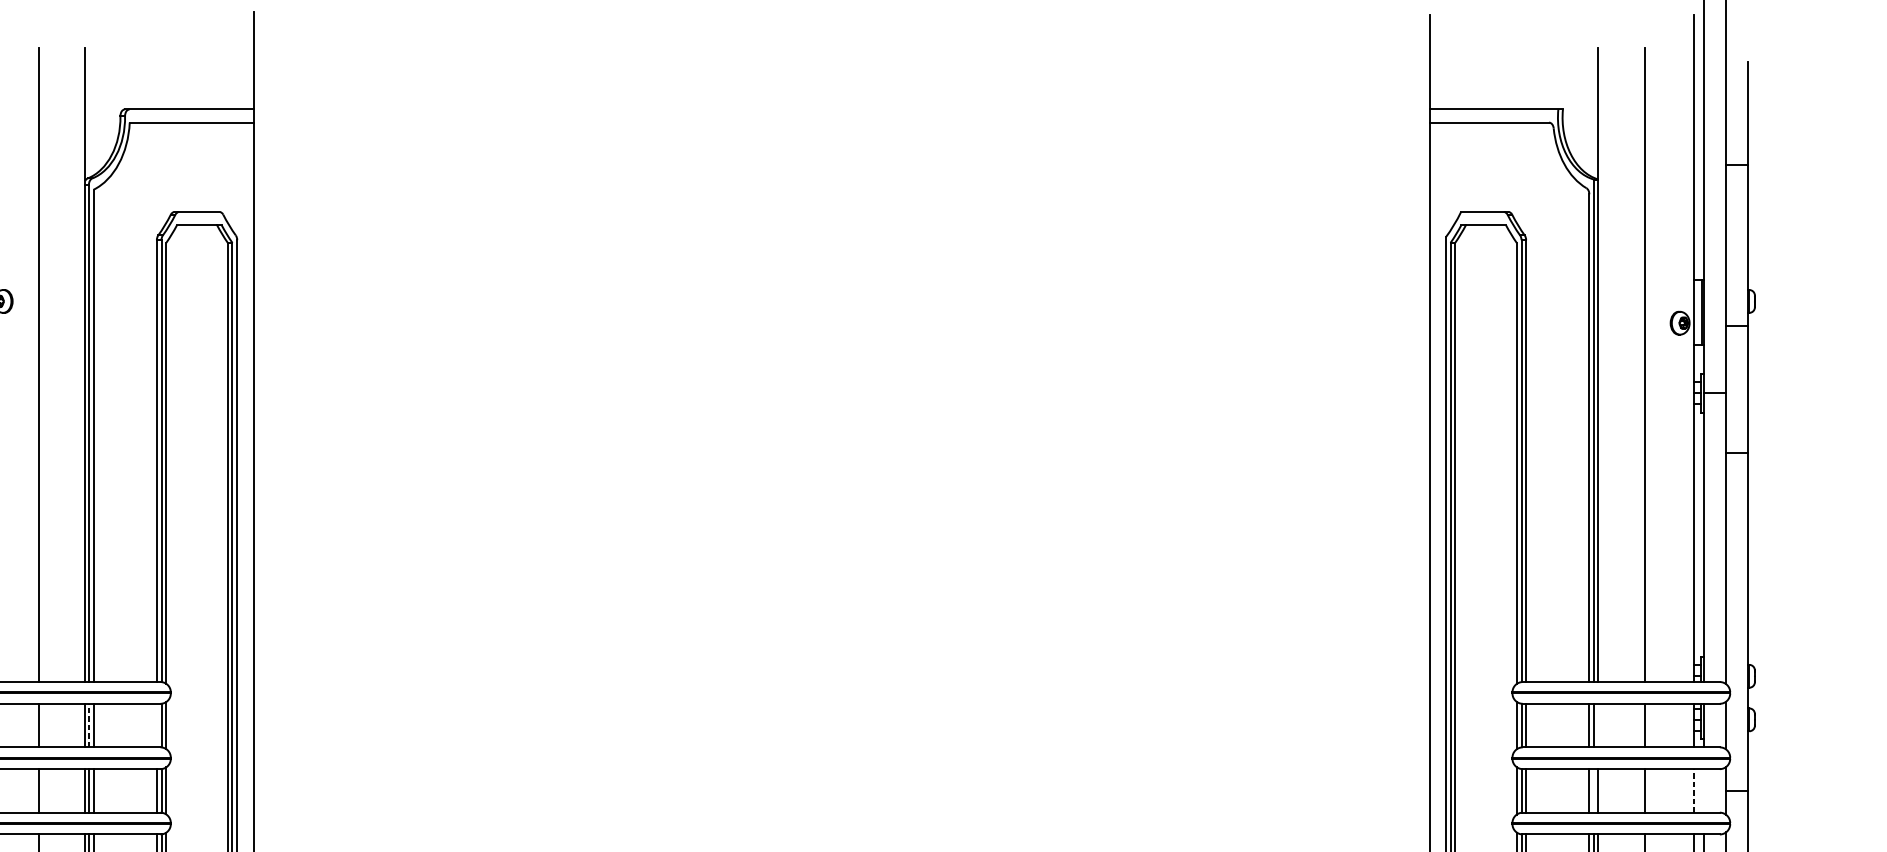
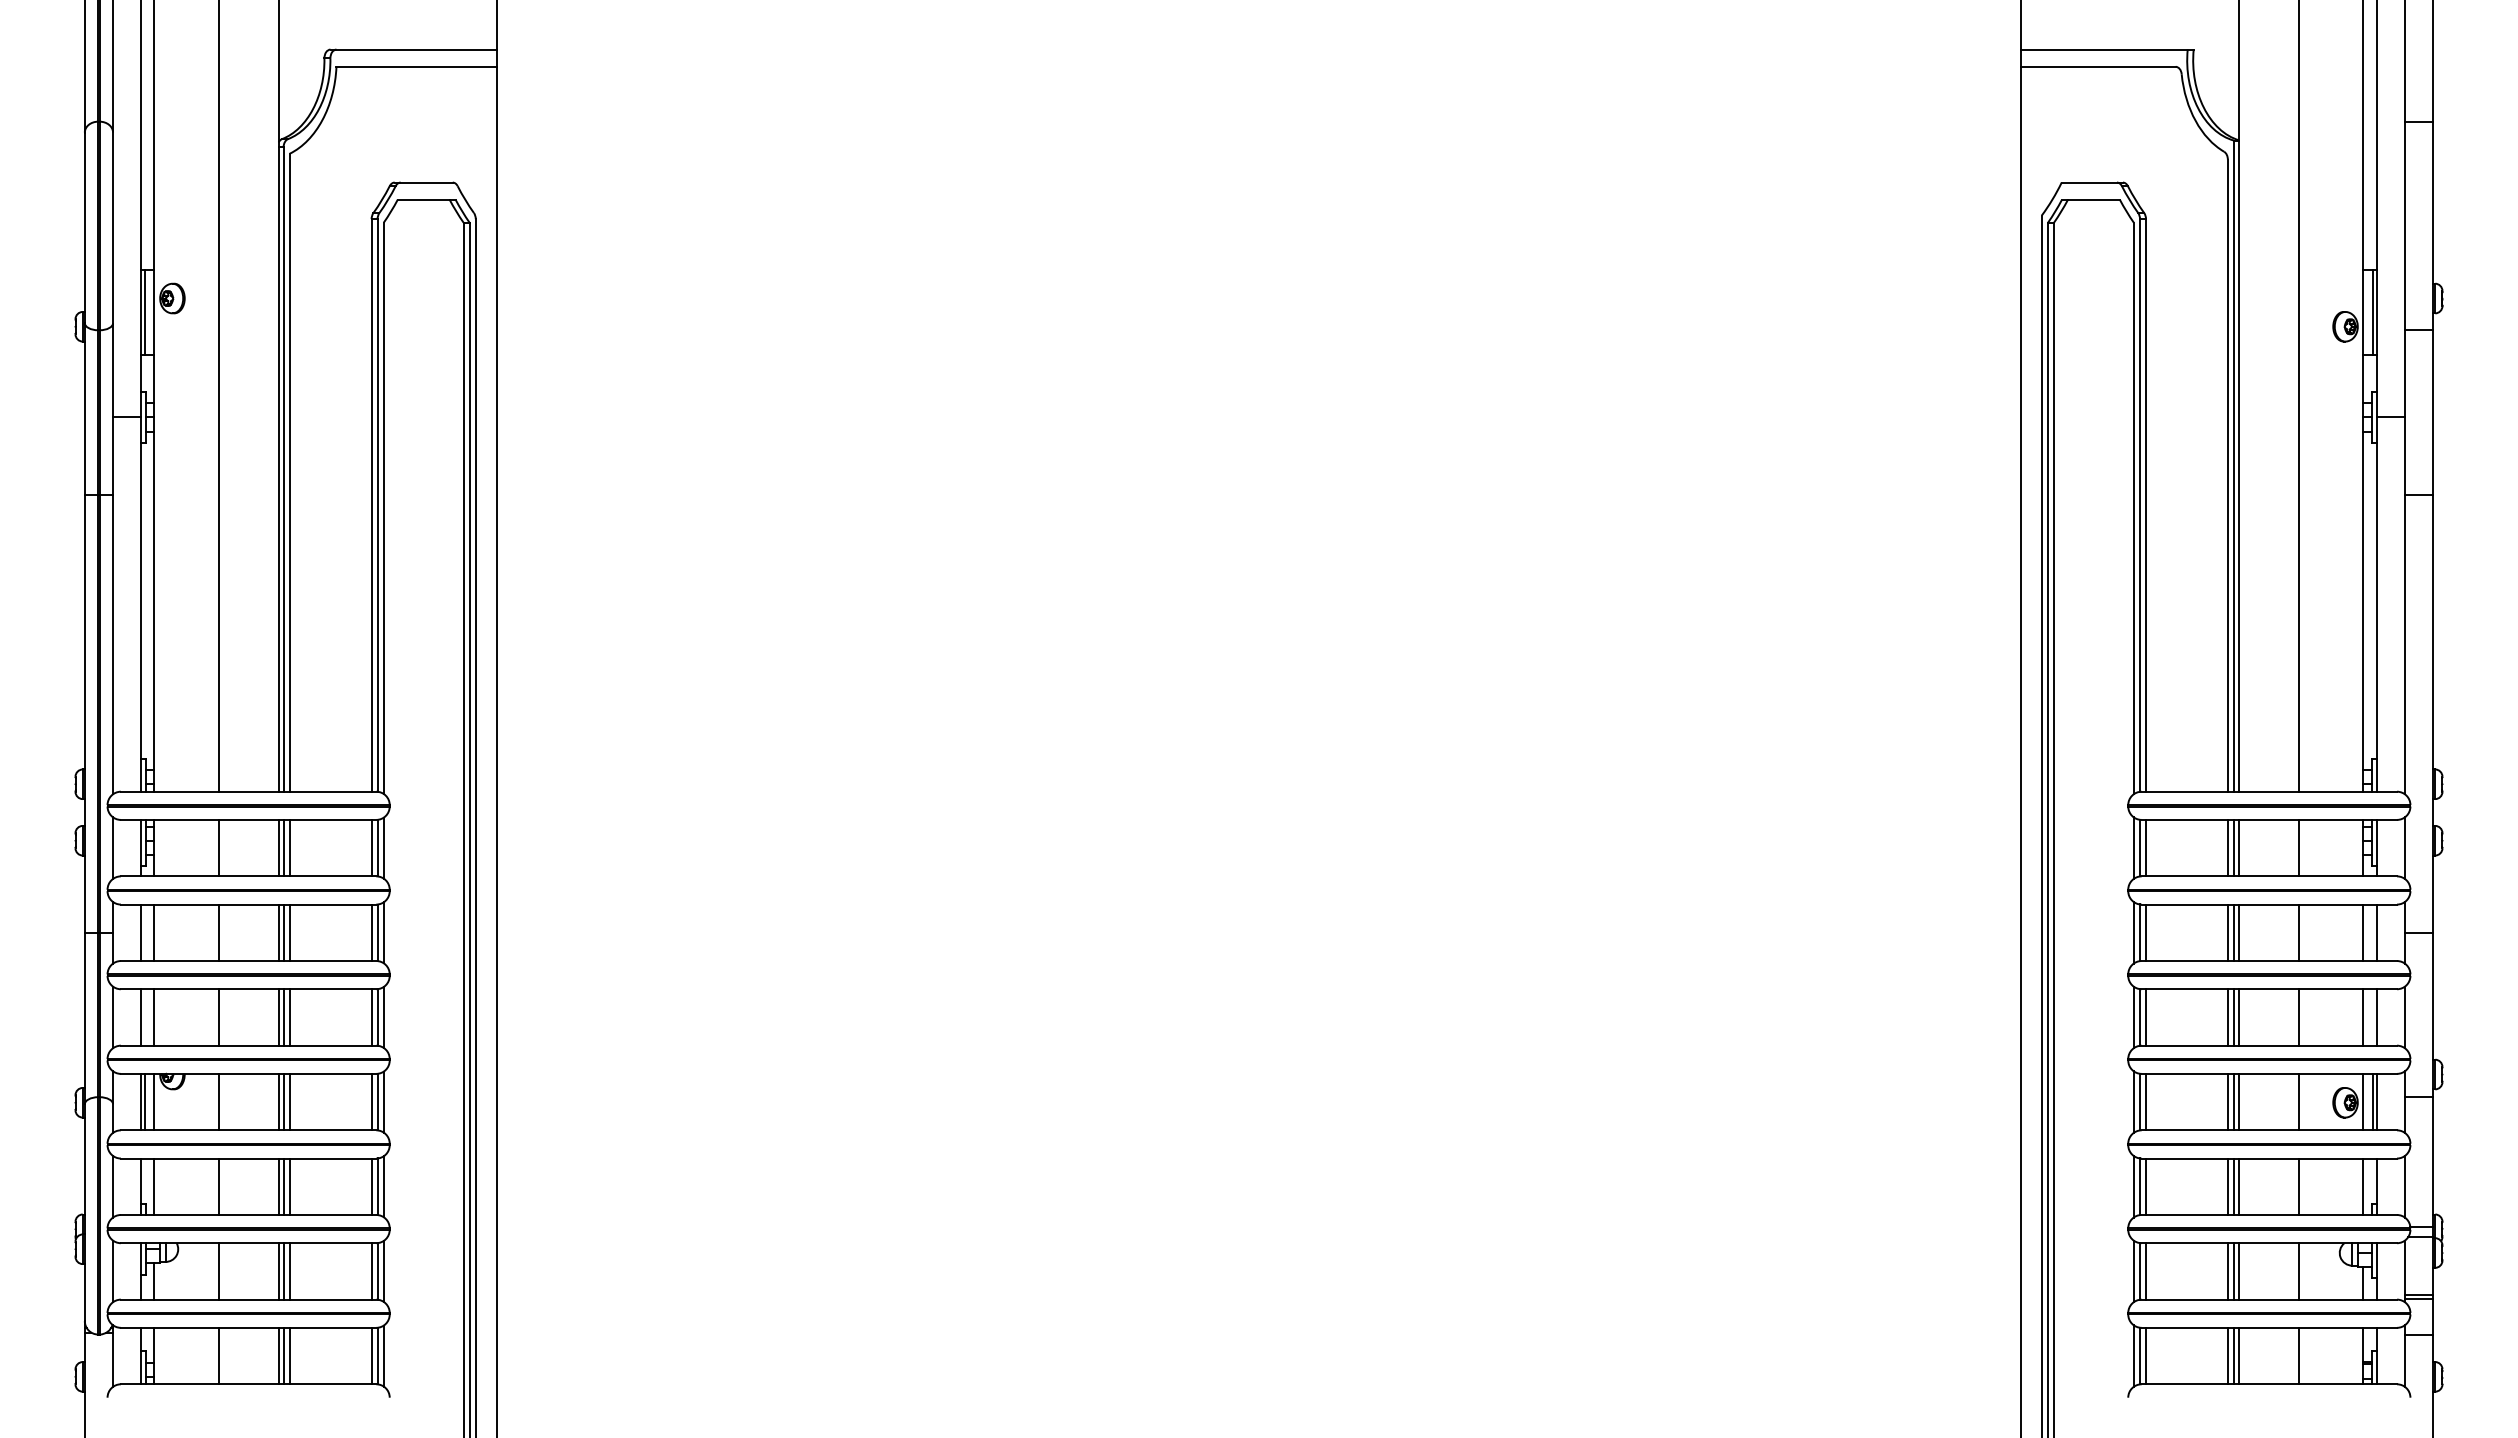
line: (88, 725) -> (283, 847), dashed -> solid
line: (156, 725) -> (371, 847), added
line: (1598, 725) -> (2239, 847), added
line: (1594, 790) -> (2234, 932), added
line: (1694, 790) -> (2363, 932), dashed -> solid
line: (1704, 790) -> (2376, 932), added

